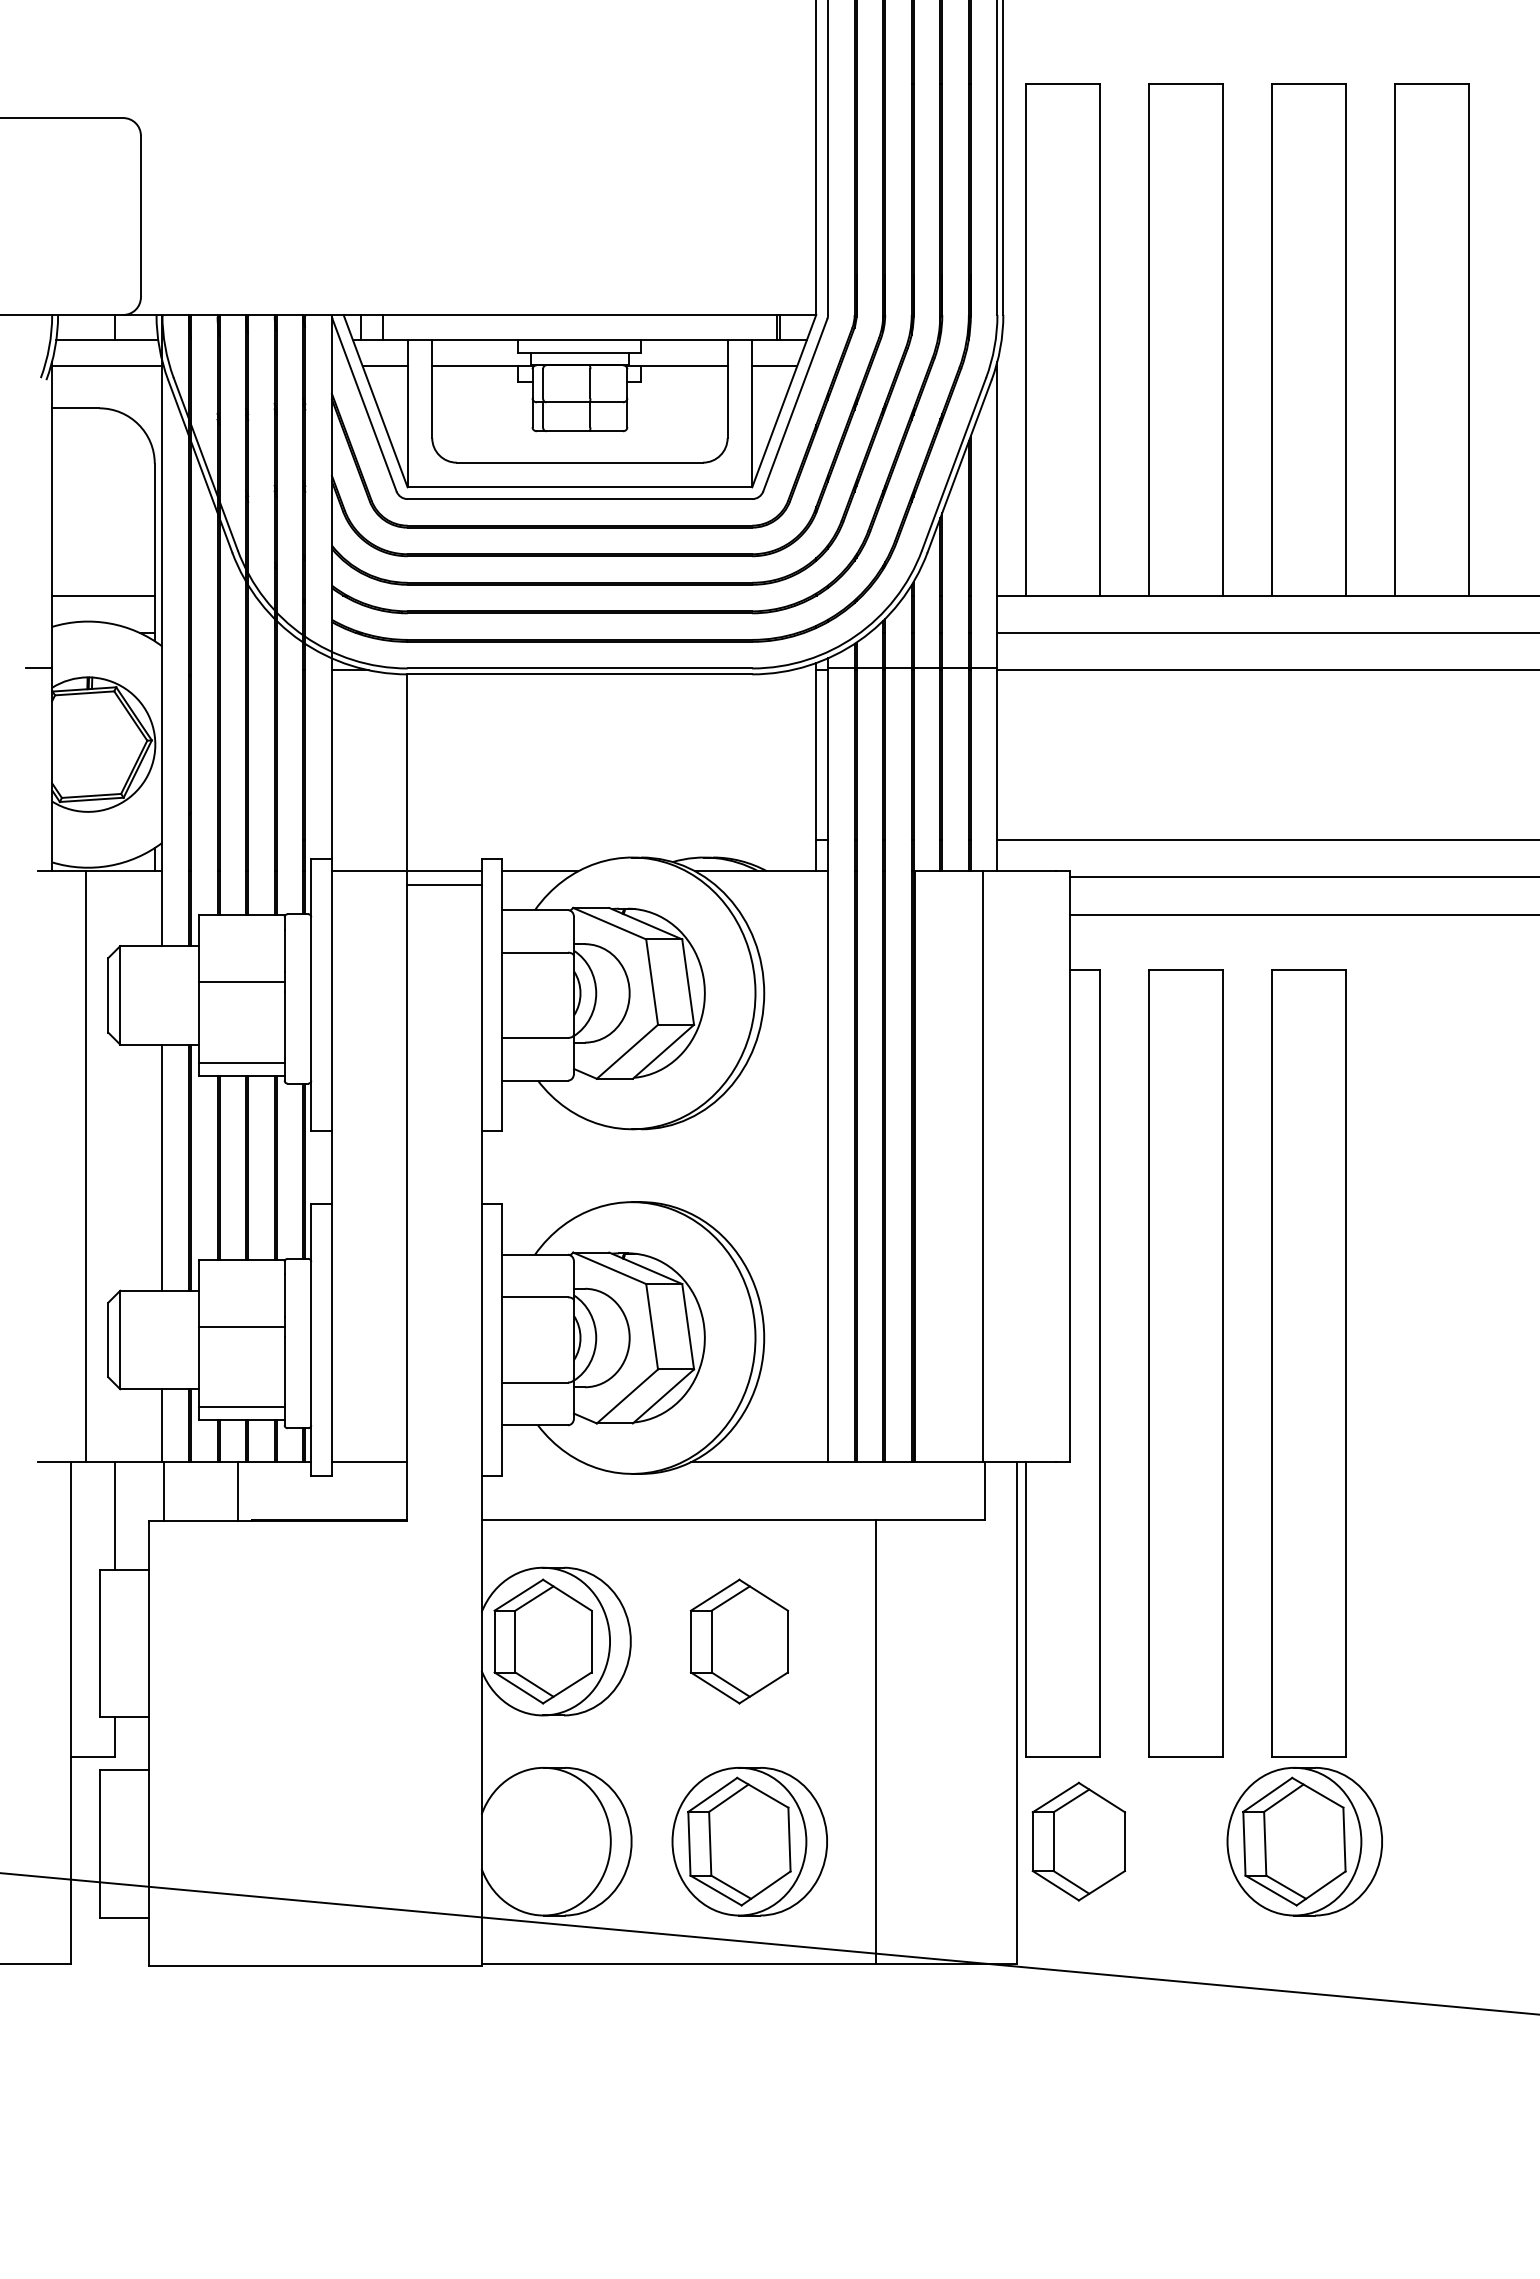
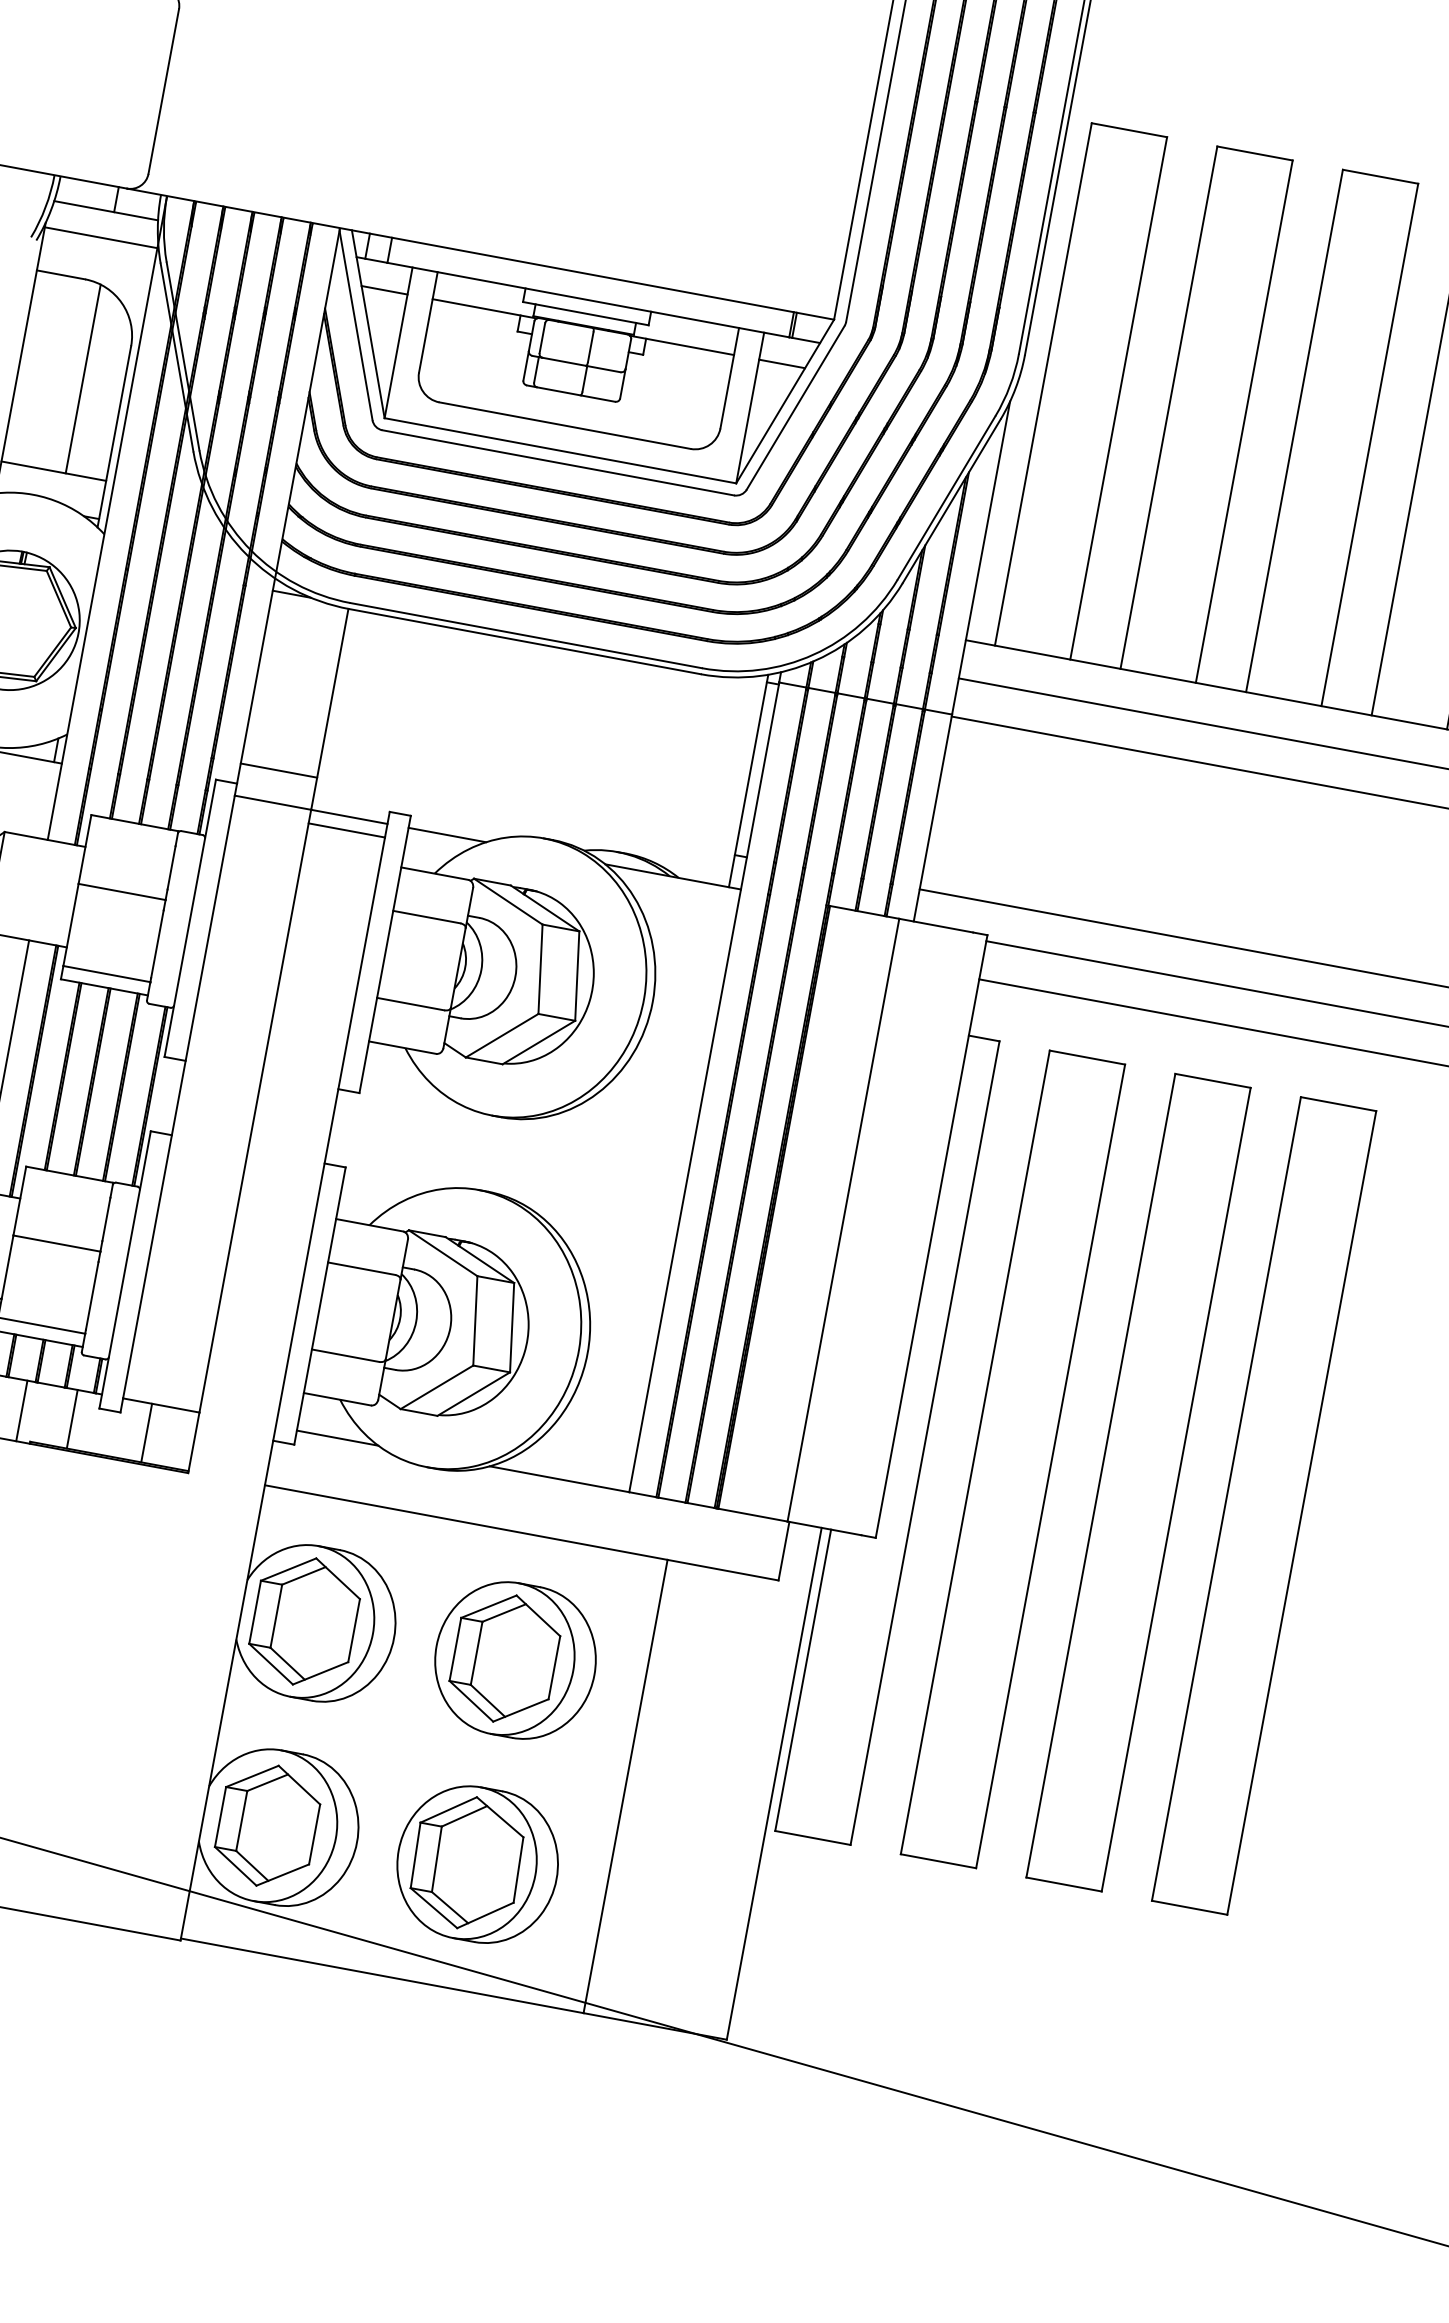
line: (115, 502) -> (83, 378), added
line: (368, 839) -> (278, 770), added
part: (1431, 1363) -> (1263, 1505), added
line: (542, 1462) -> (337, 1438), added
line: (287, 1490) -> (72, 1418), added
line: (360, 1490) -> (146, 1432), added
part: (749, 1641) -> (515, 1660), added
part: (1078, 1841) -> (267, 1825), moved
part: (1304, 1841) -> (1043, 1969), removed

